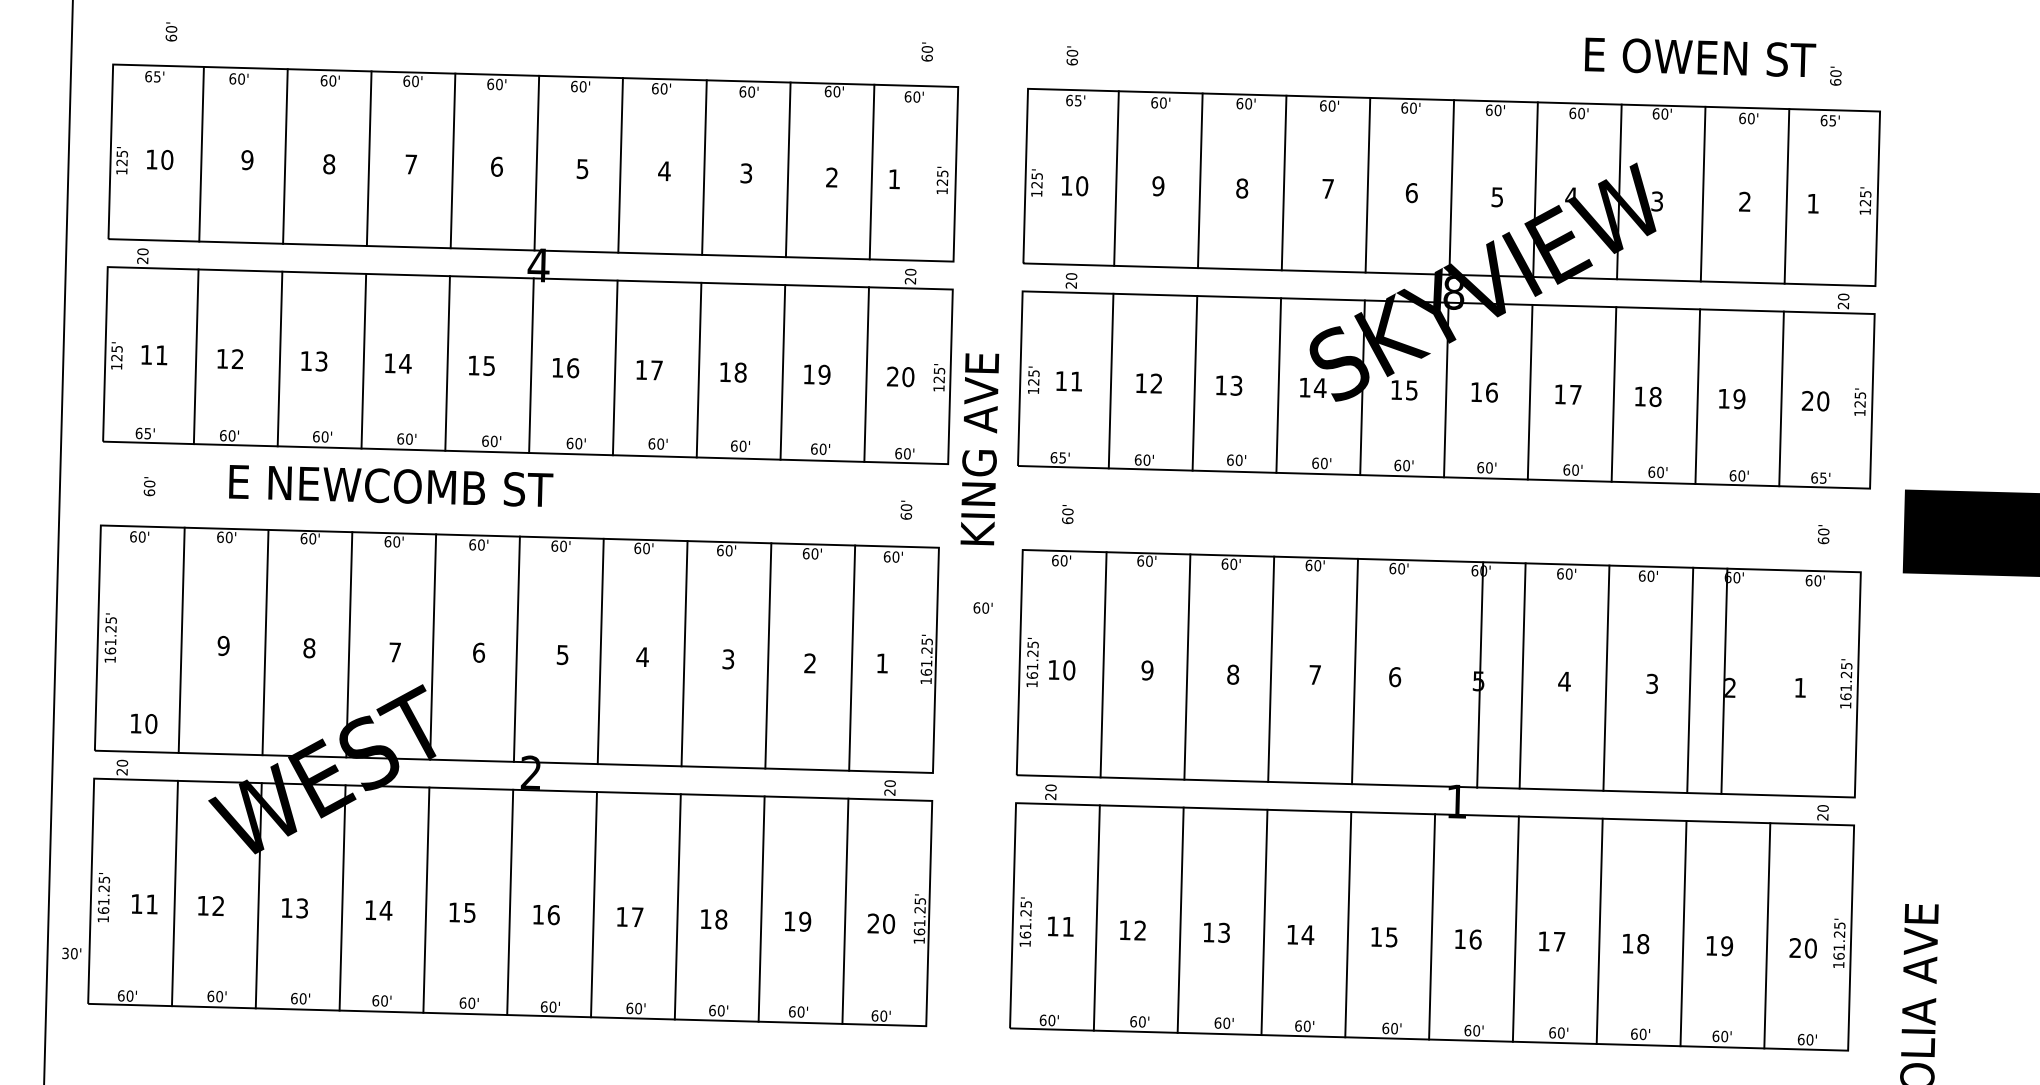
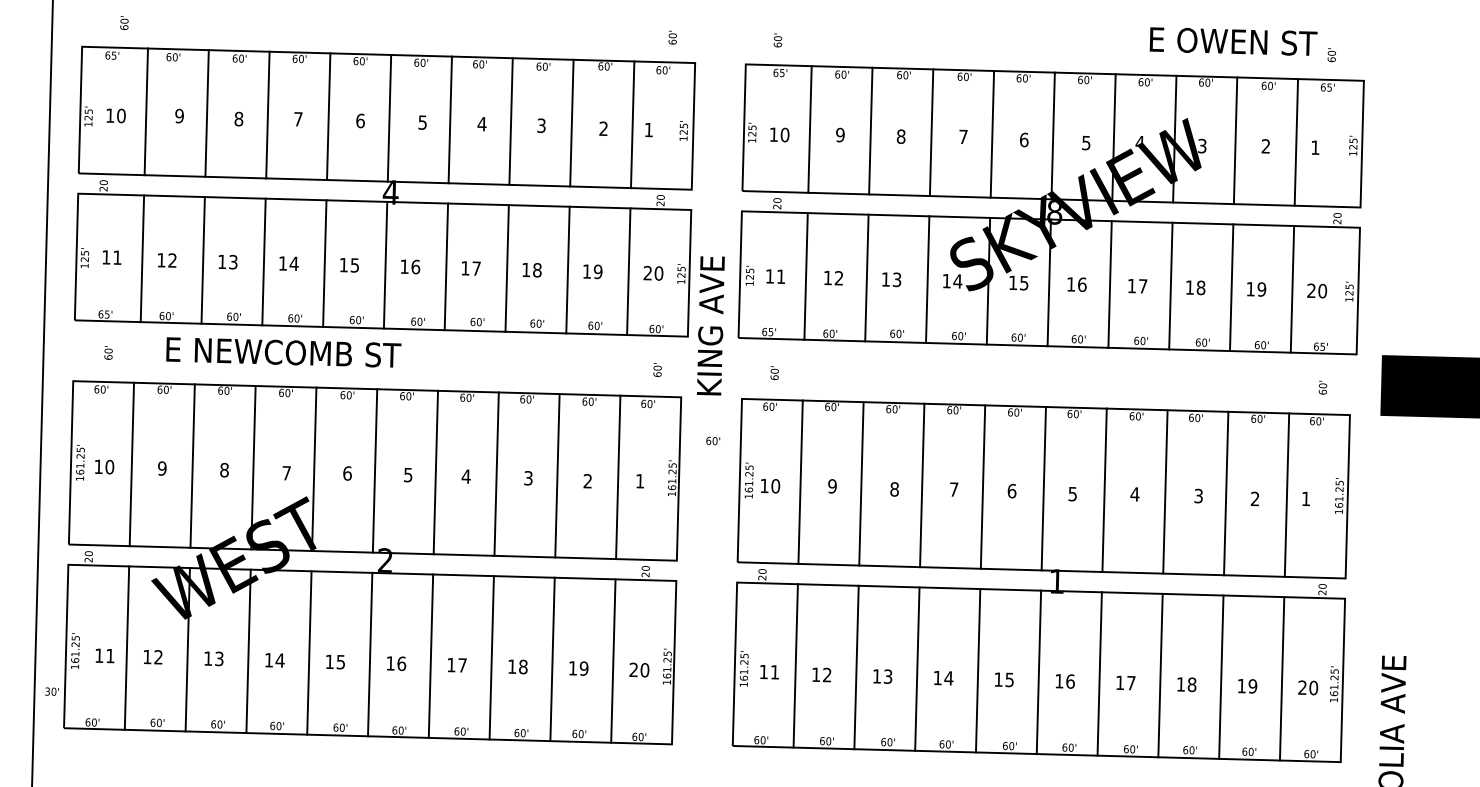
line: (1479, 674) -> (1043, 488), moved
line: (1723, 680) -> (1286, 494), moved
text: (143, 723) -> (104, 466), moved

